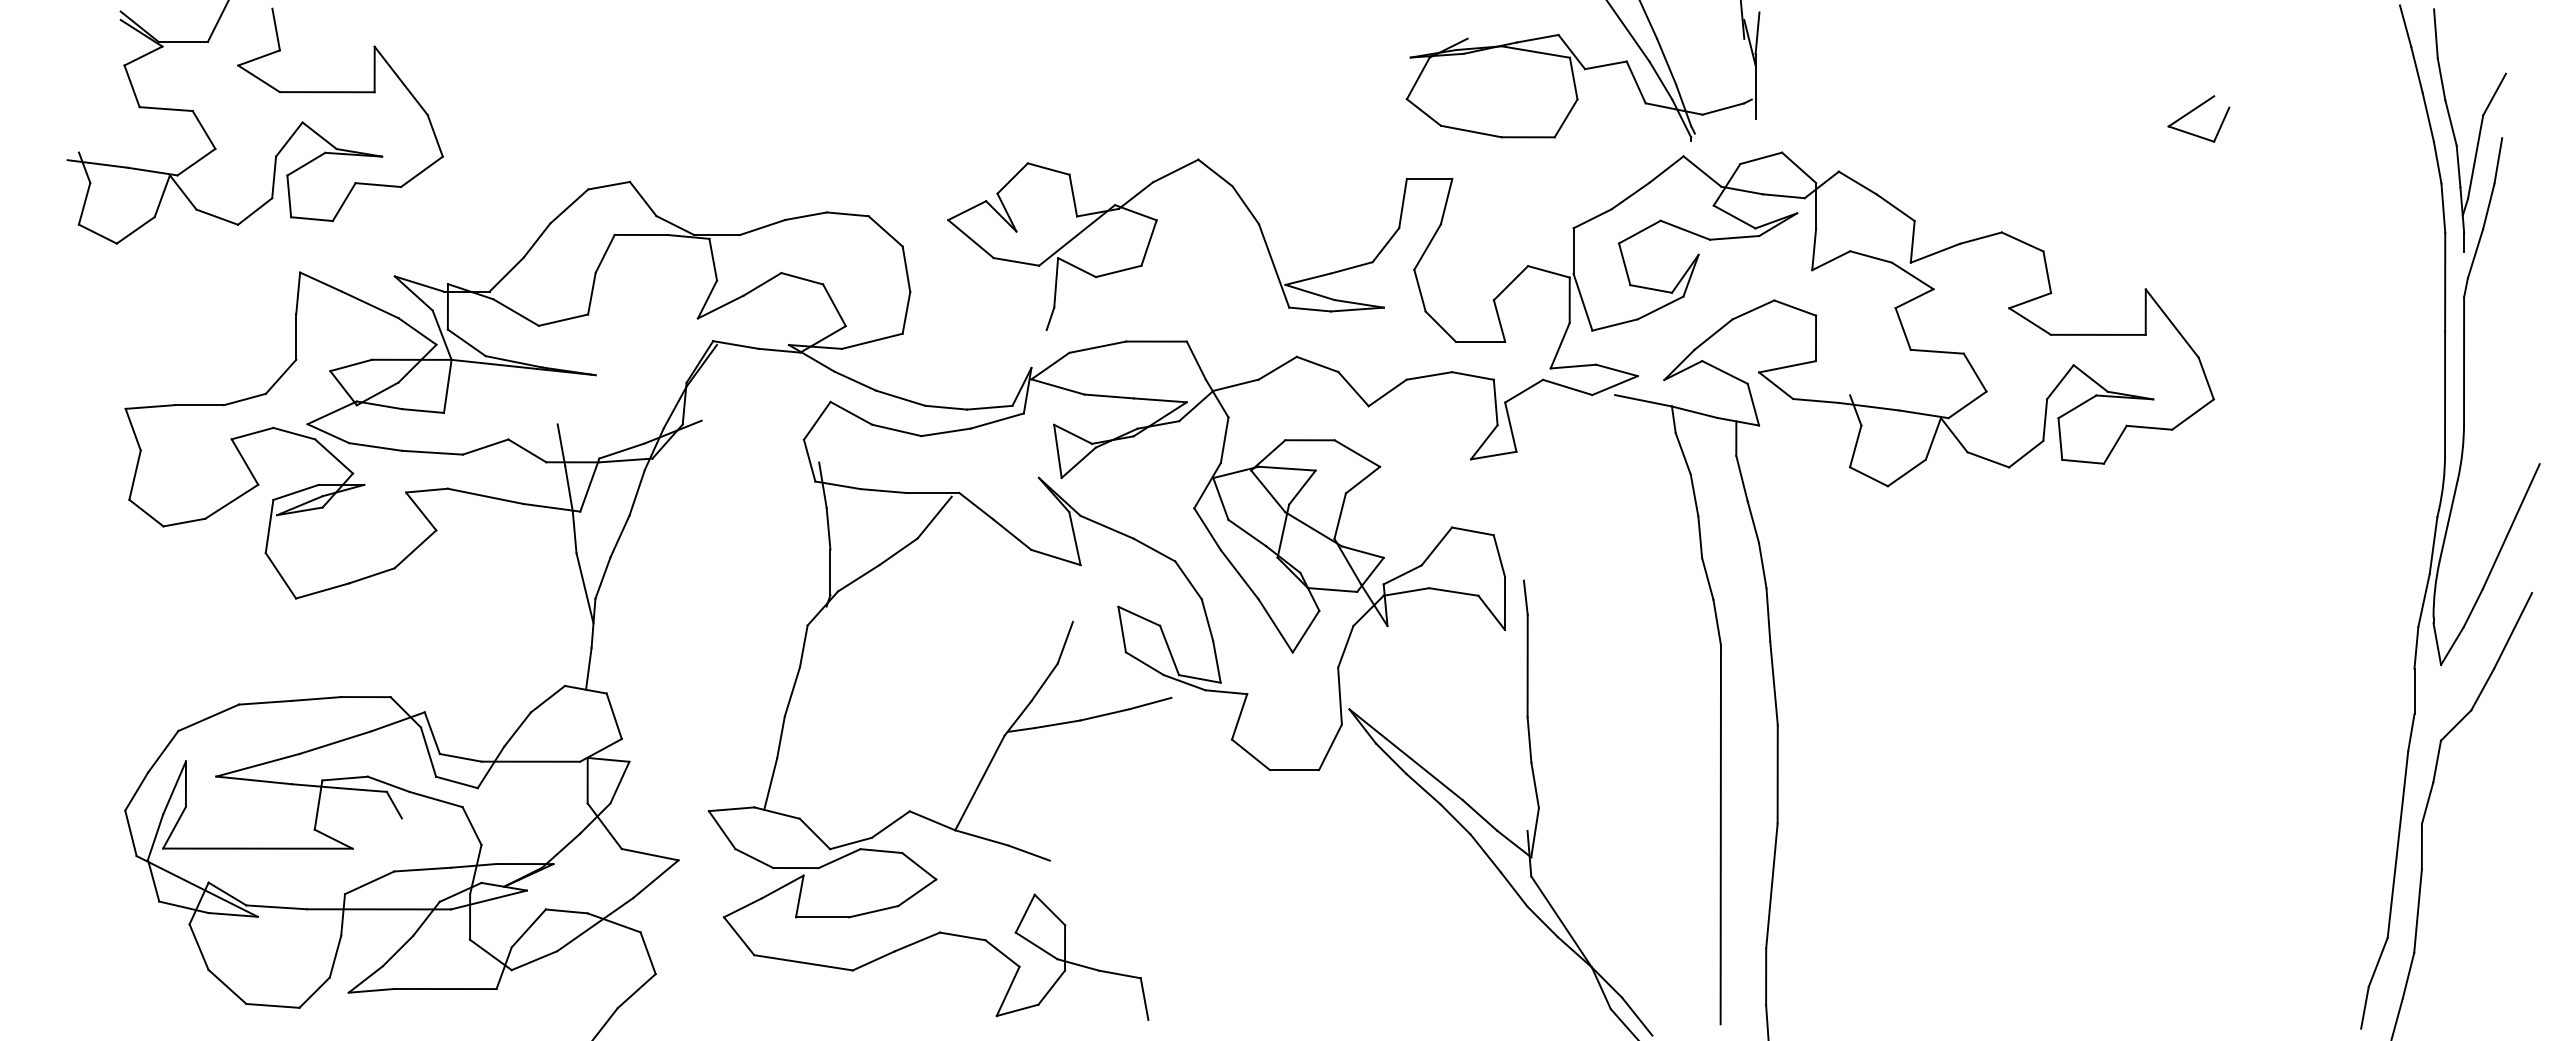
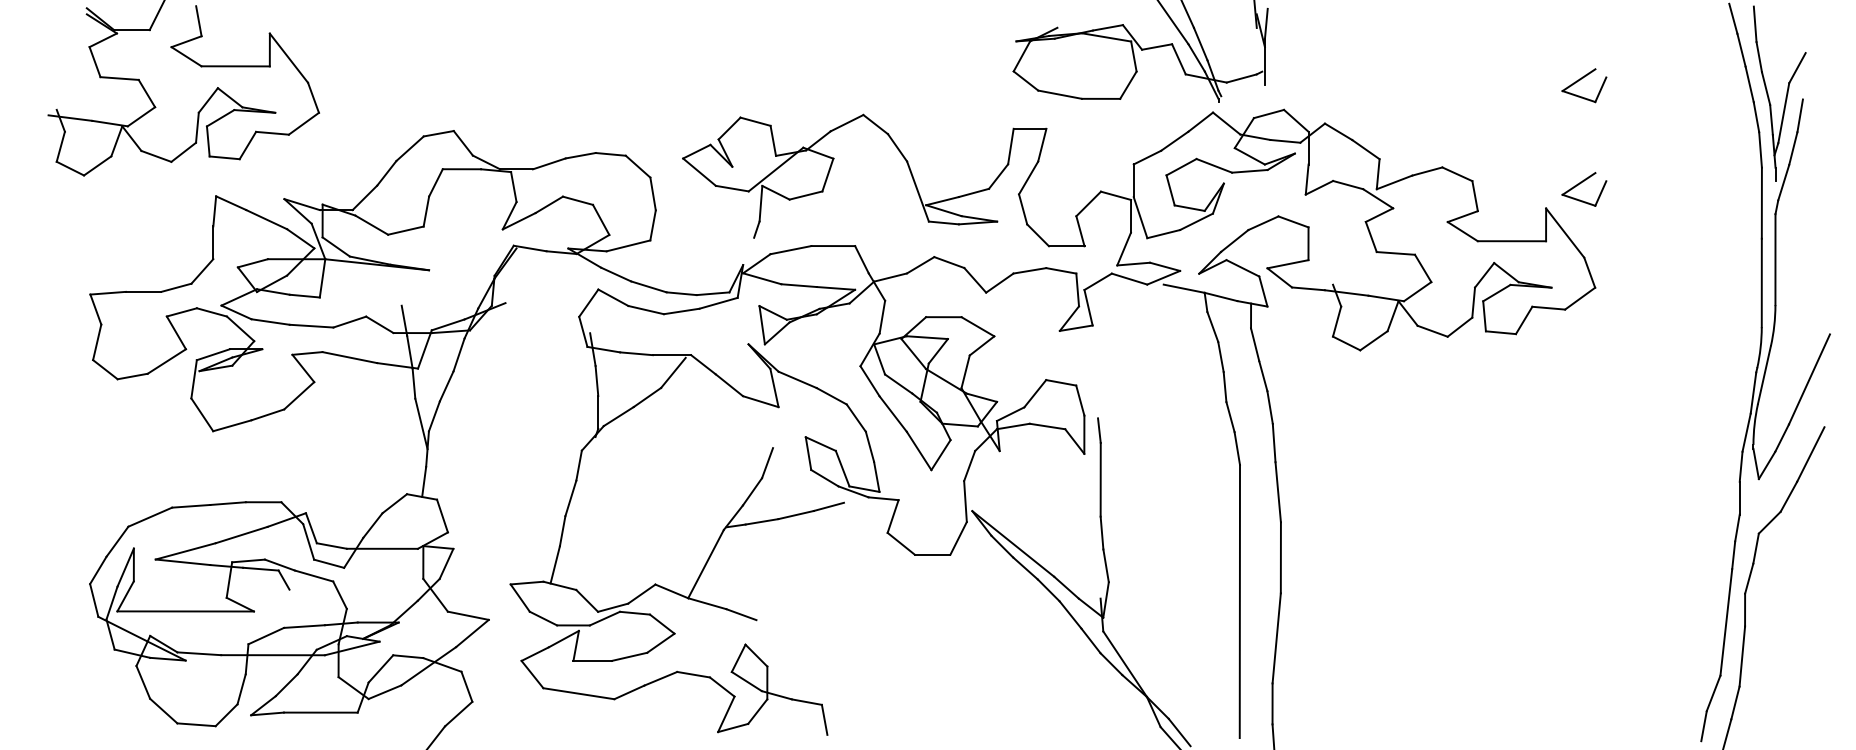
part: (2193, 255) -> (1580, 184), added

